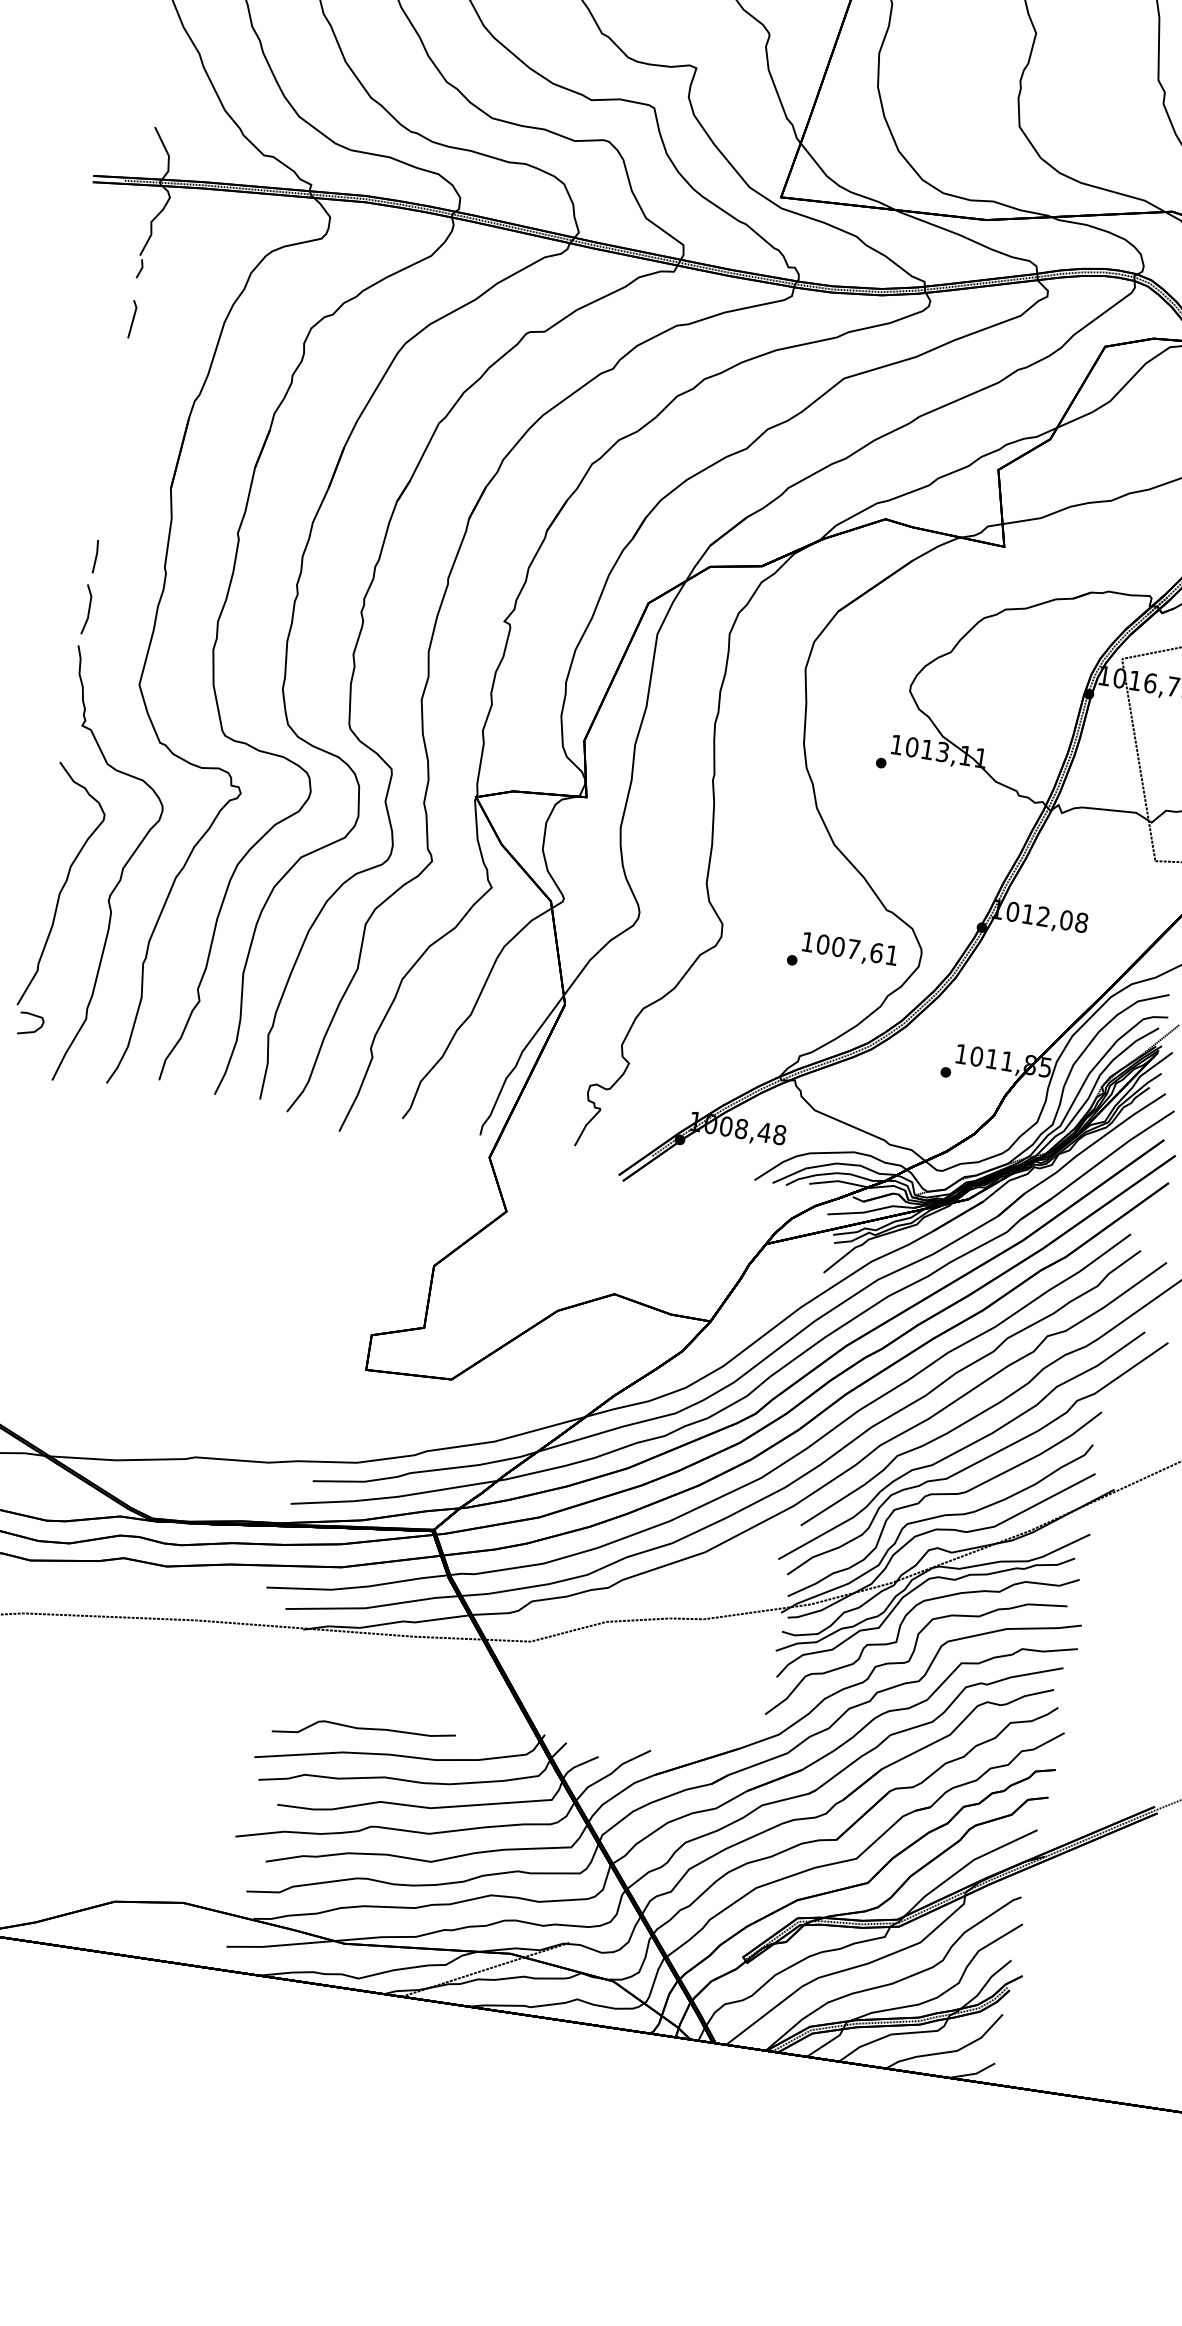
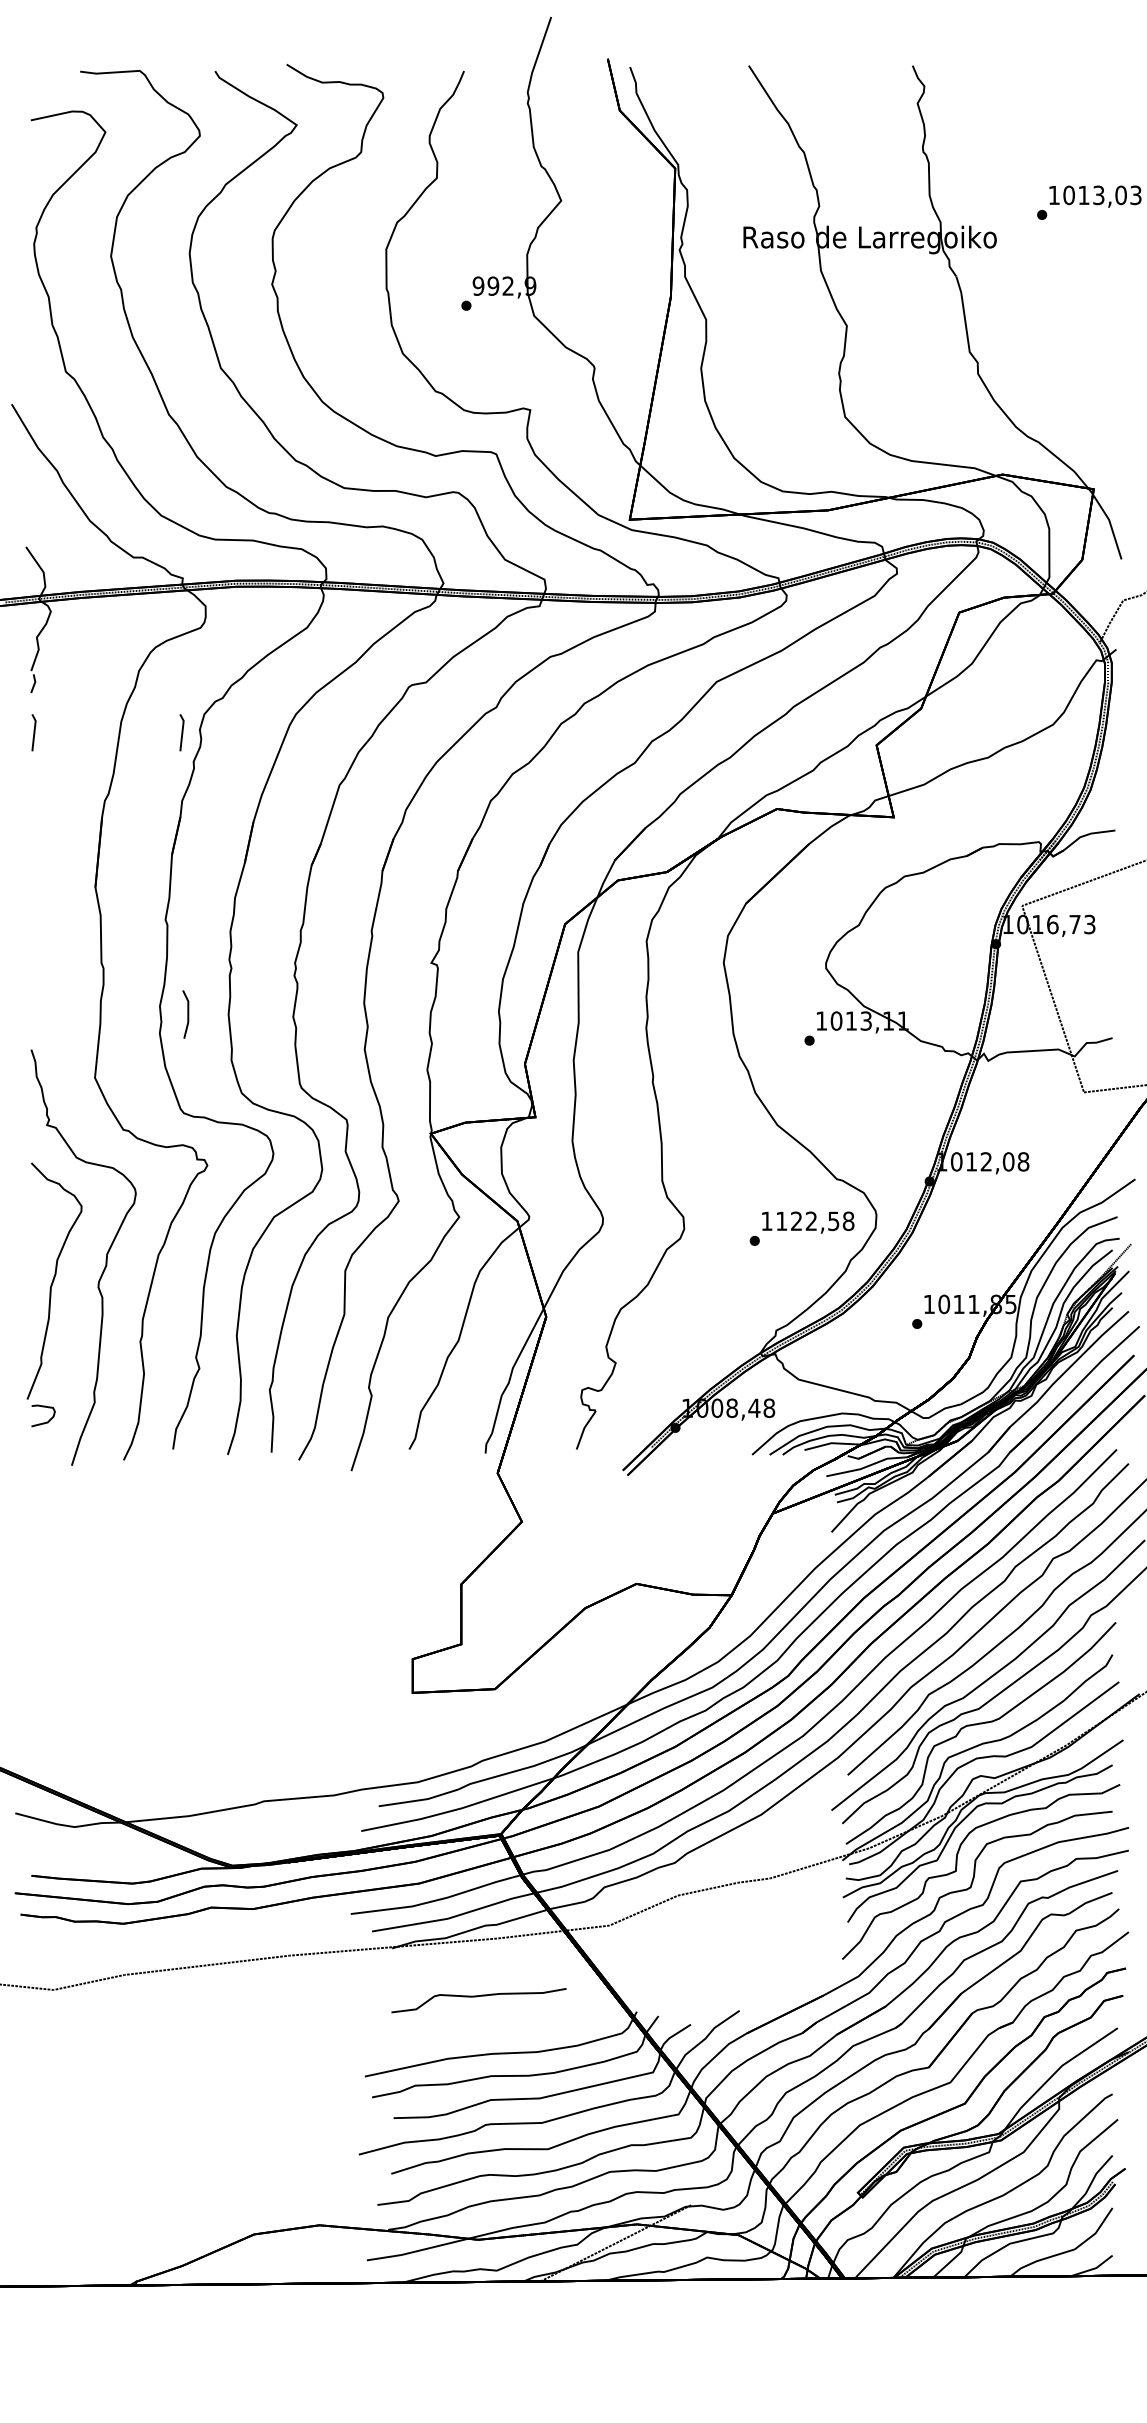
line: (284, 343) -> (181, 732), added
line: (95, 556) -> (34, 962), removed
line: (88, 609) -> (187, 1014), moved
text: (857, 950) -> (815, 1221), 1007,61 -> 1122,58
curve: (362, 1729) -> (477, 1997), moved

